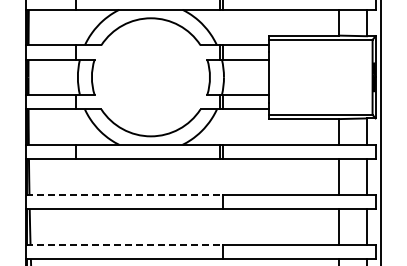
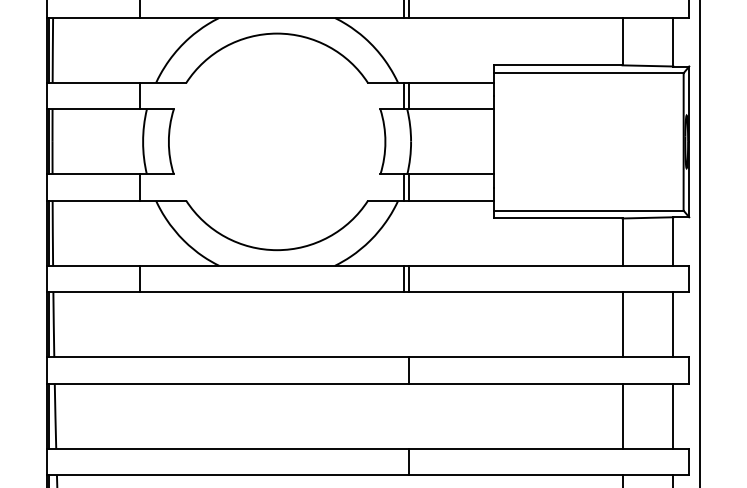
line: (124, 194) -> (228, 356), dashed -> solid
line: (124, 244) -> (228, 448), dashed -> solid

